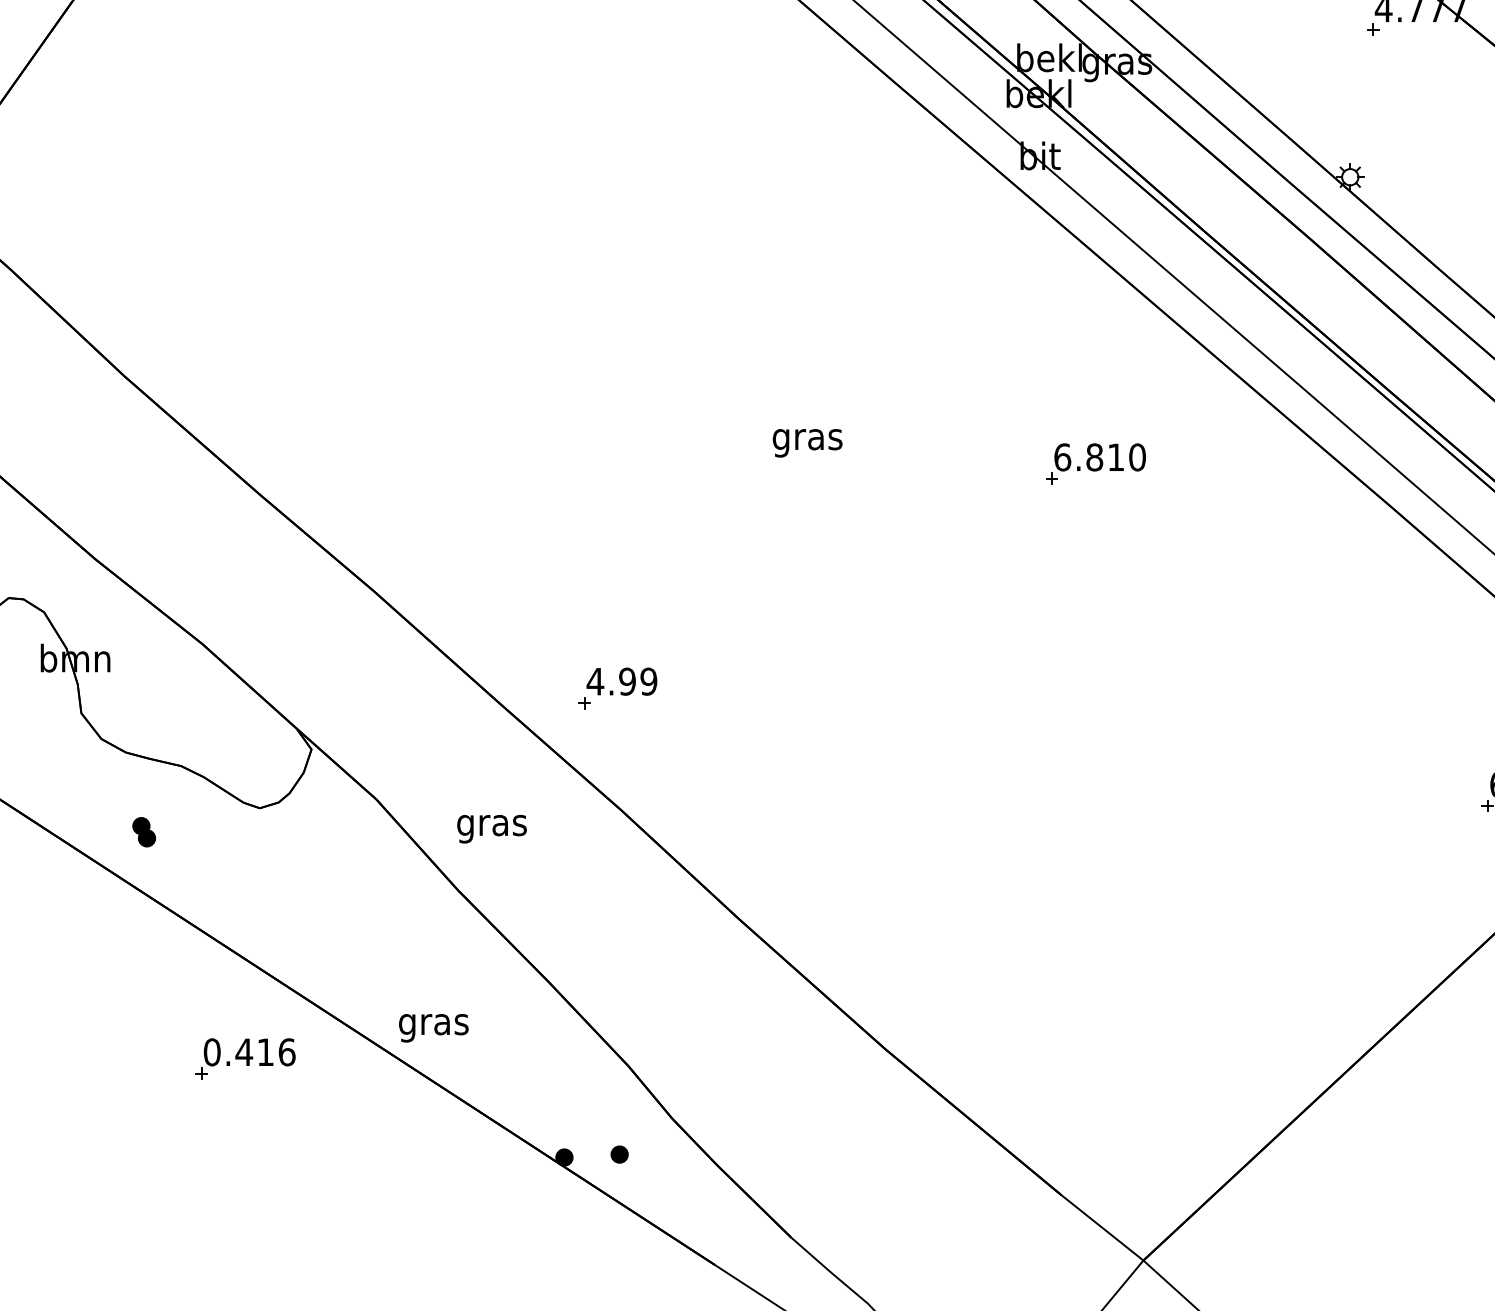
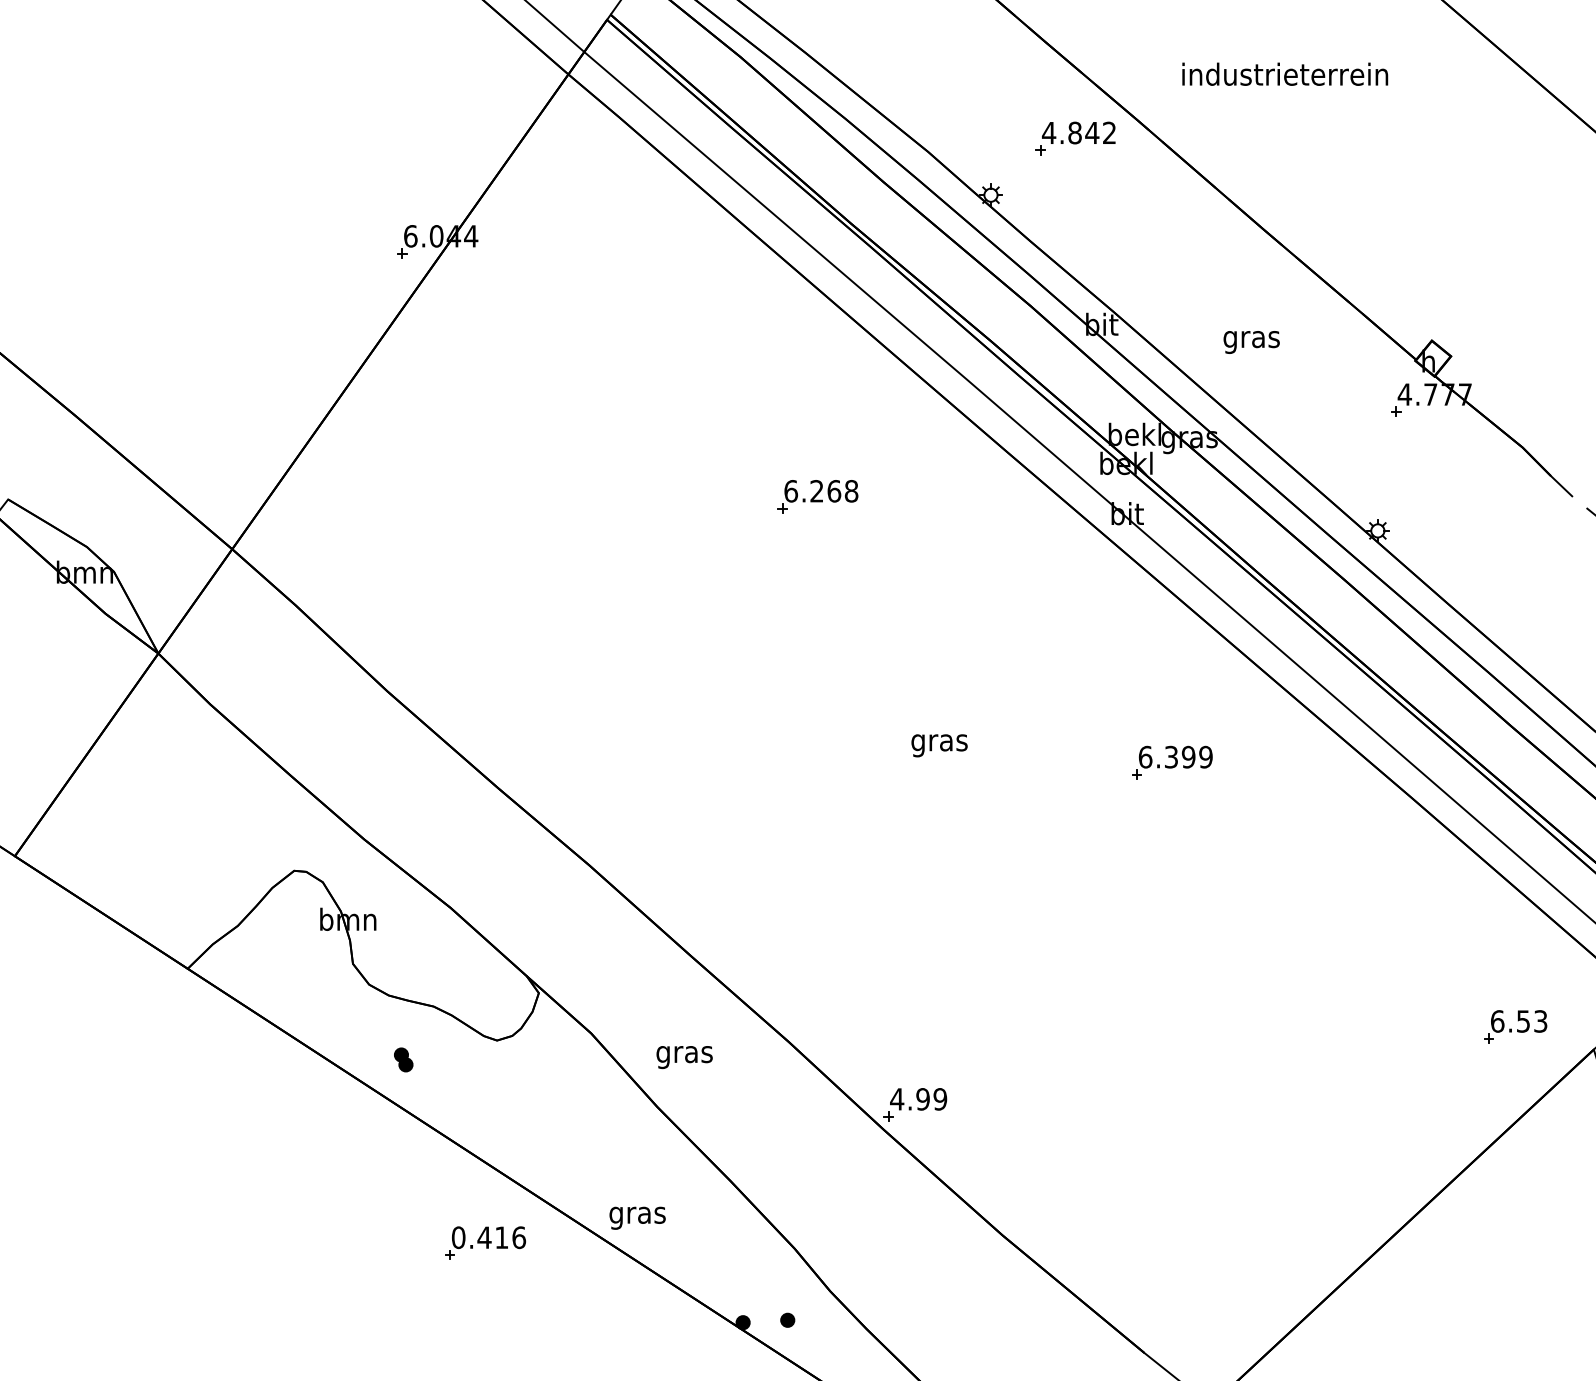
part: (656, 134) -> (817, 496), added
text: (1115, 456) -> (1188, 756), 6.810 -> 6.399
part: (618, 688) -> (915, 1104), moved

